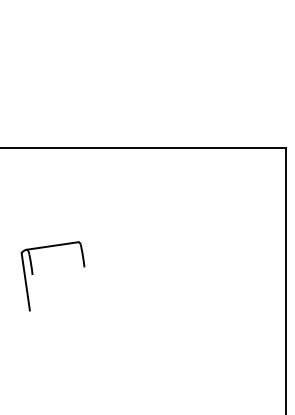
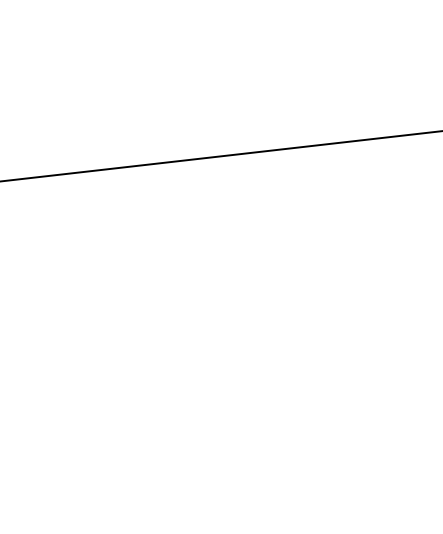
part: (33, 274) -> (67, 384), removed

